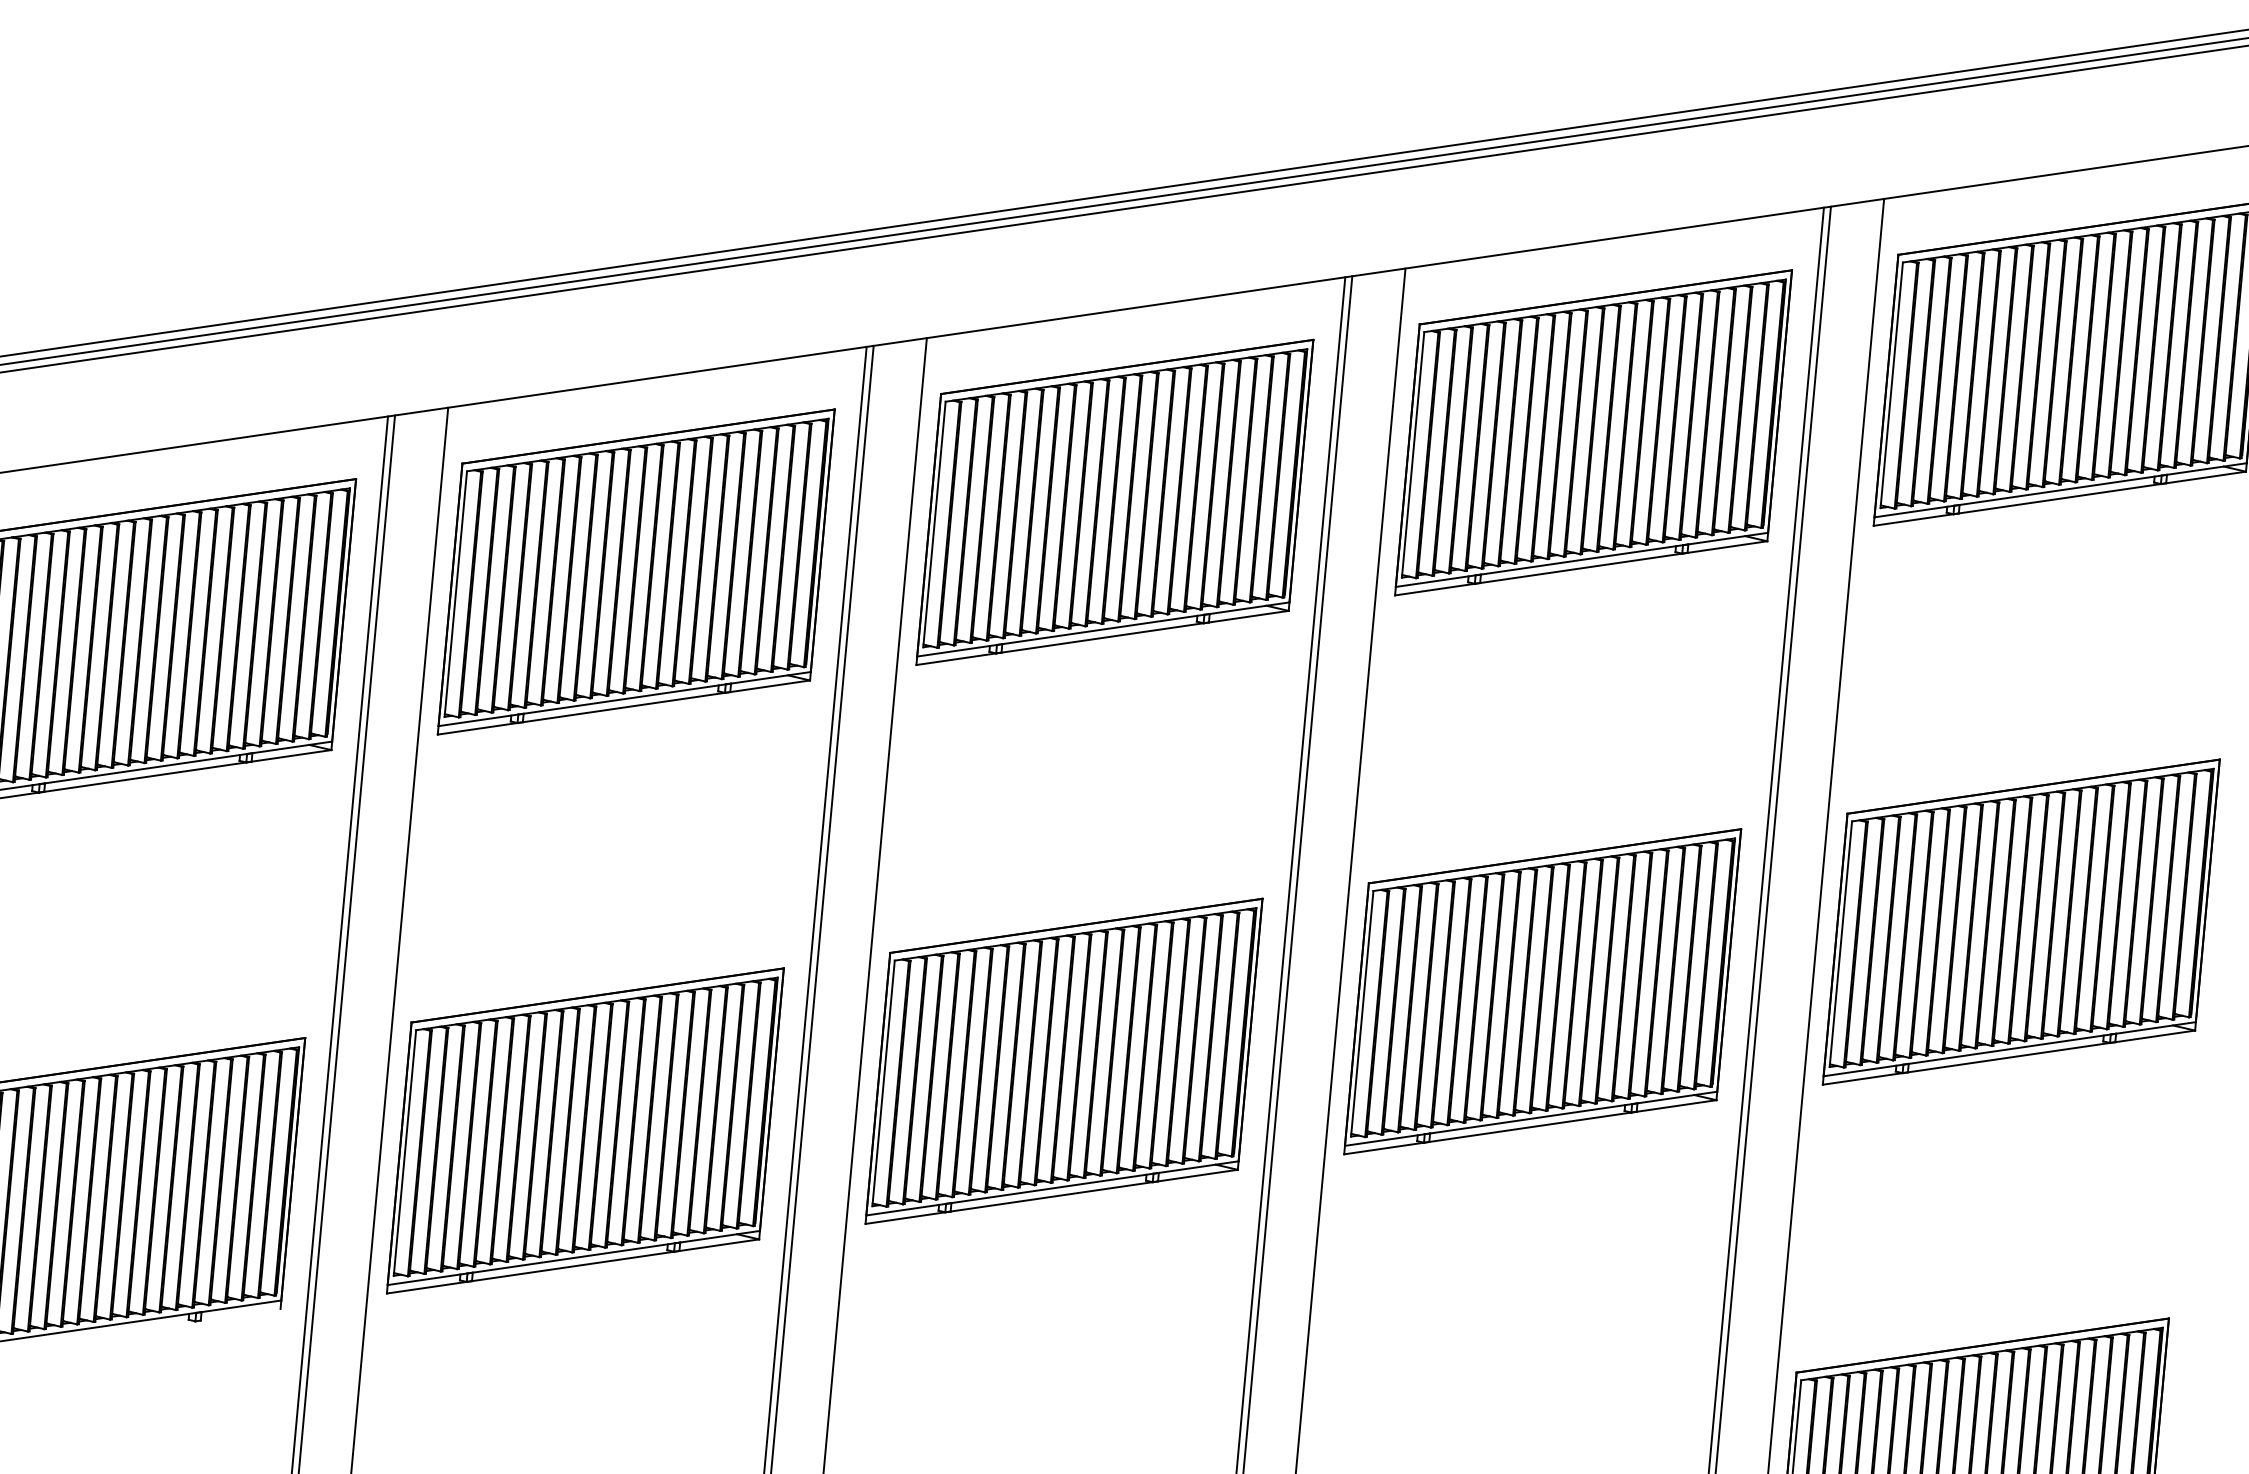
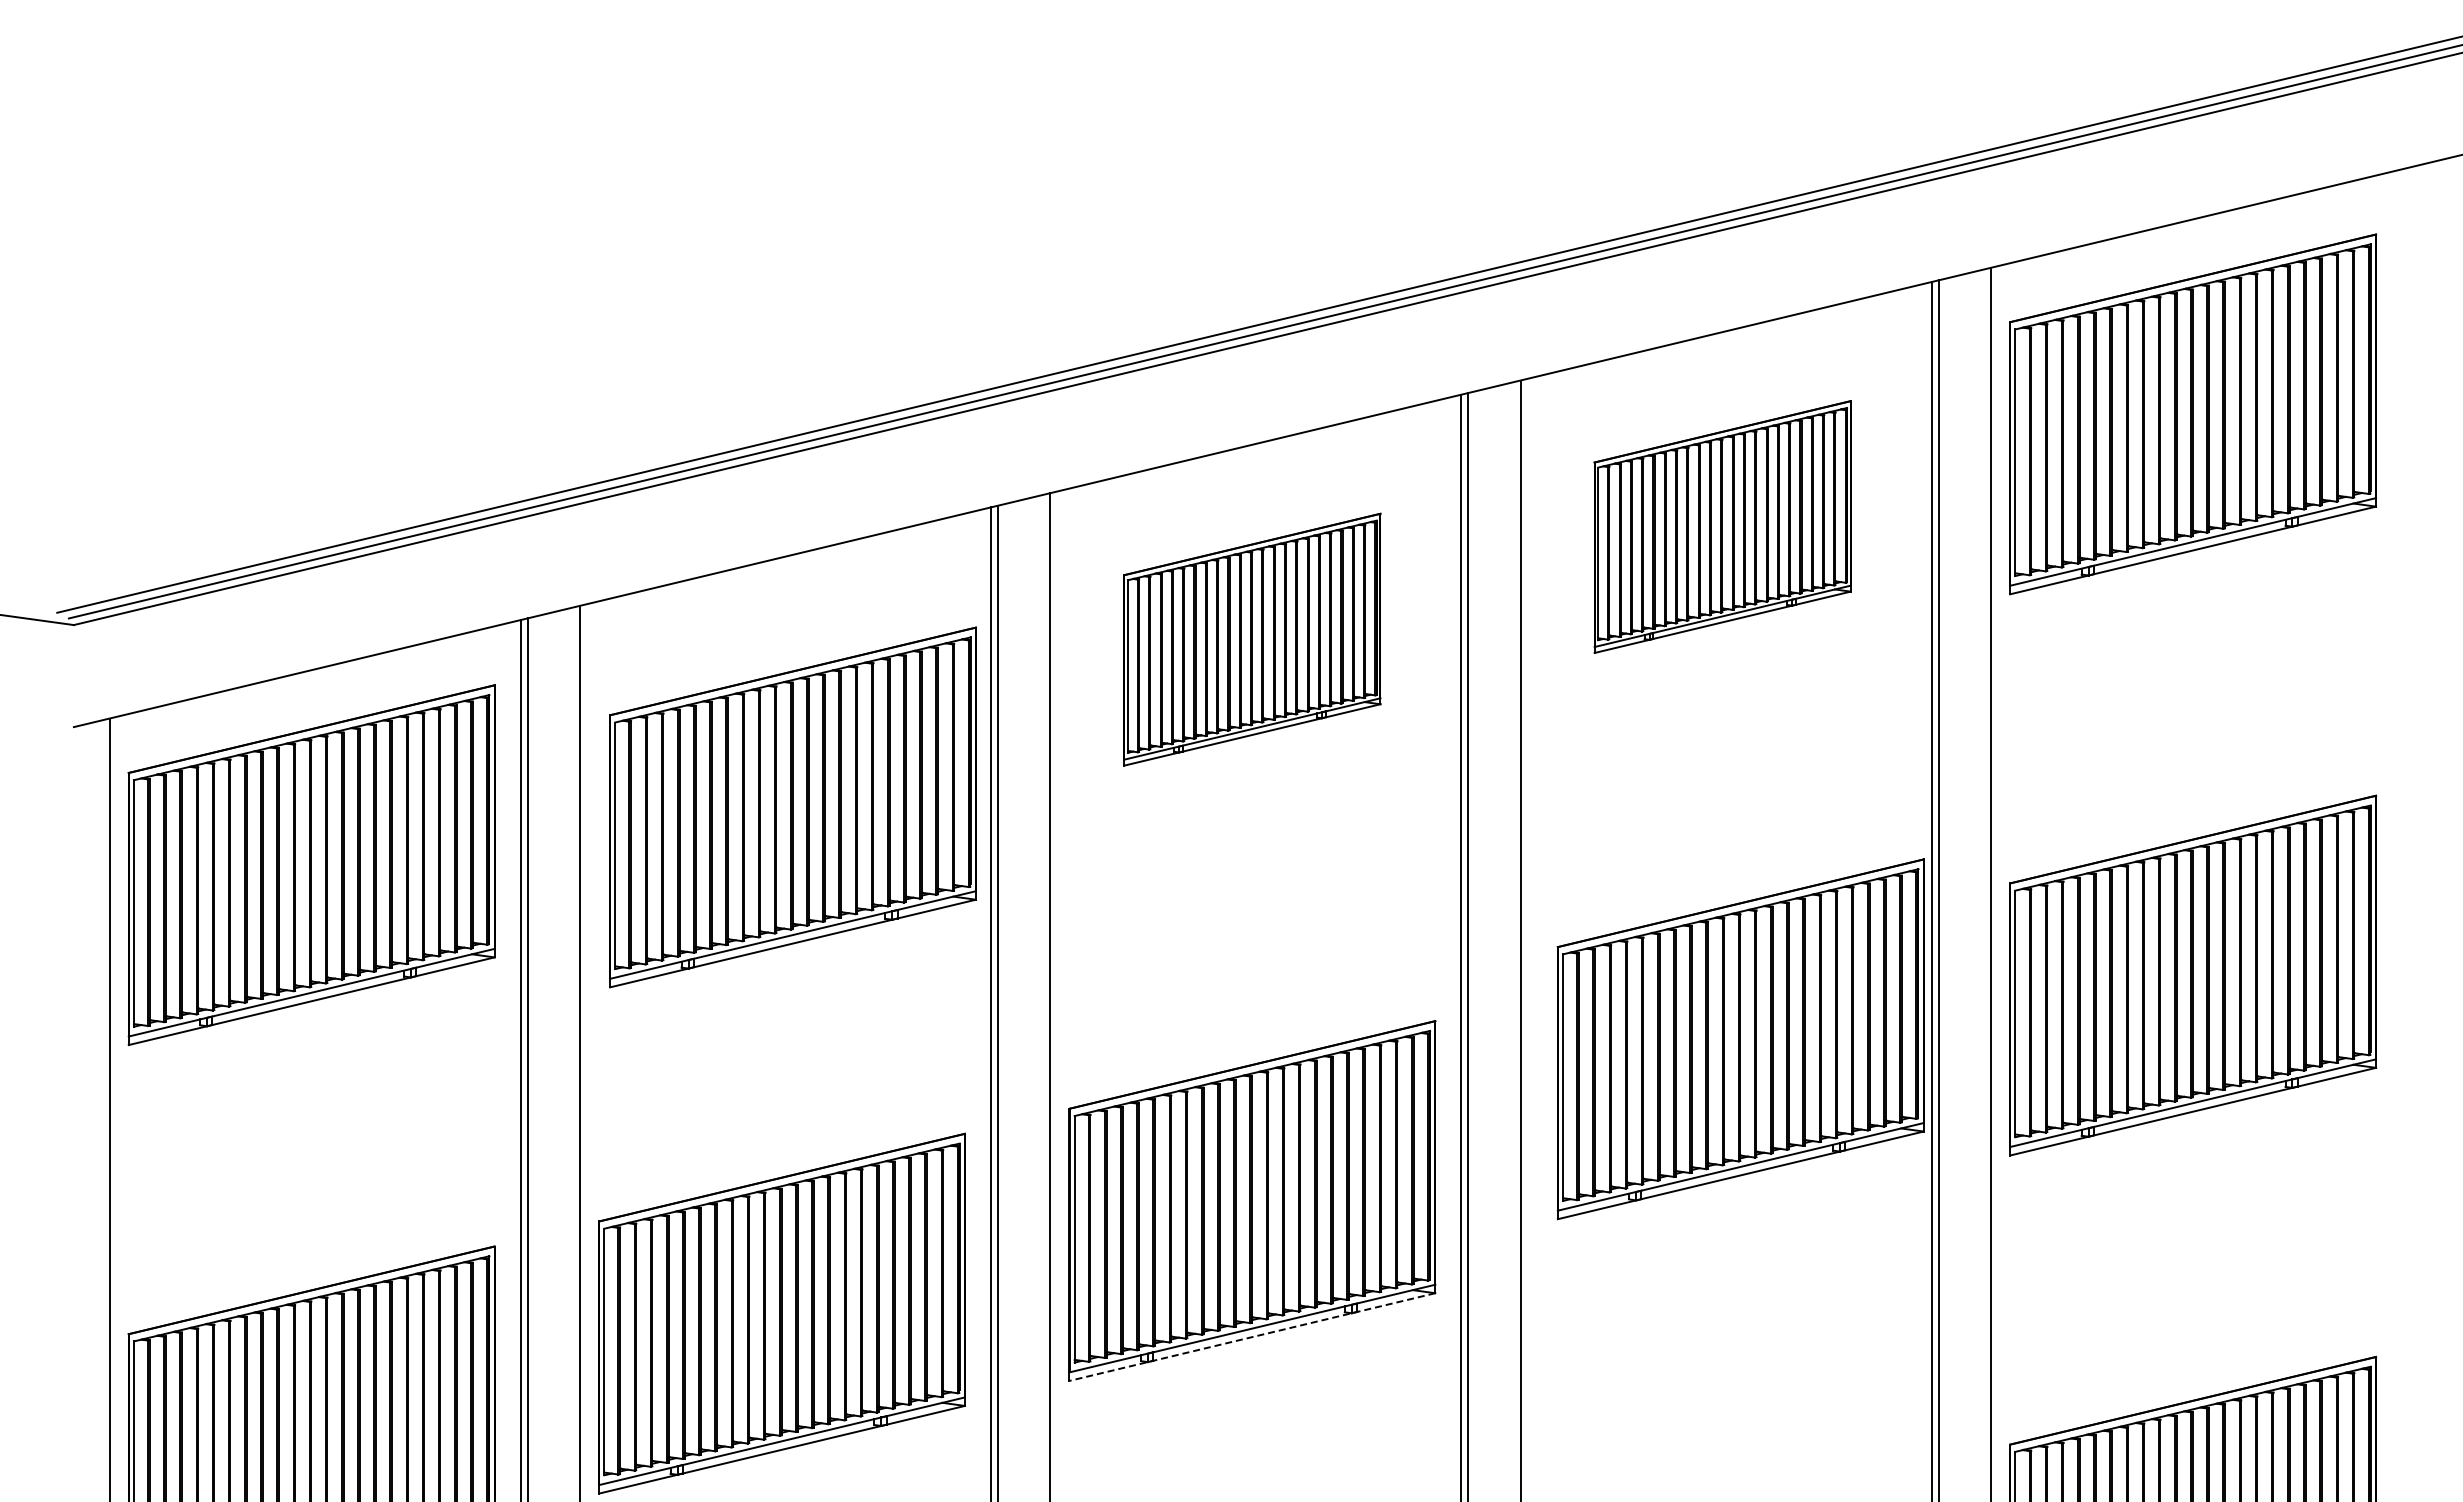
part: (1593, 432) -> (1722, 526), size x0.7
part: (1115, 502) -> (1252, 639), size x0.7
part: (635, 572) -> (792, 807), moved
part: (1542, 991) -> (1740, 1039), moved
line: (1050, 1197) -> (1251, 1337), solid -> dashed

